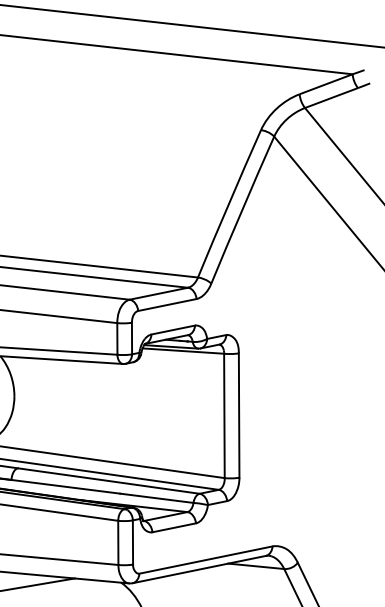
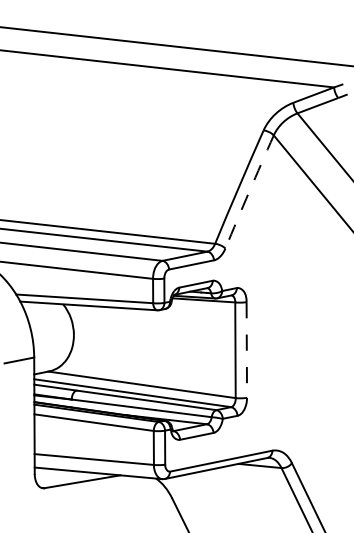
arc: (242, 209) -> (249, 191), solid -> dashed
line: (238, 414) -> (246, 349), solid -> dashed

